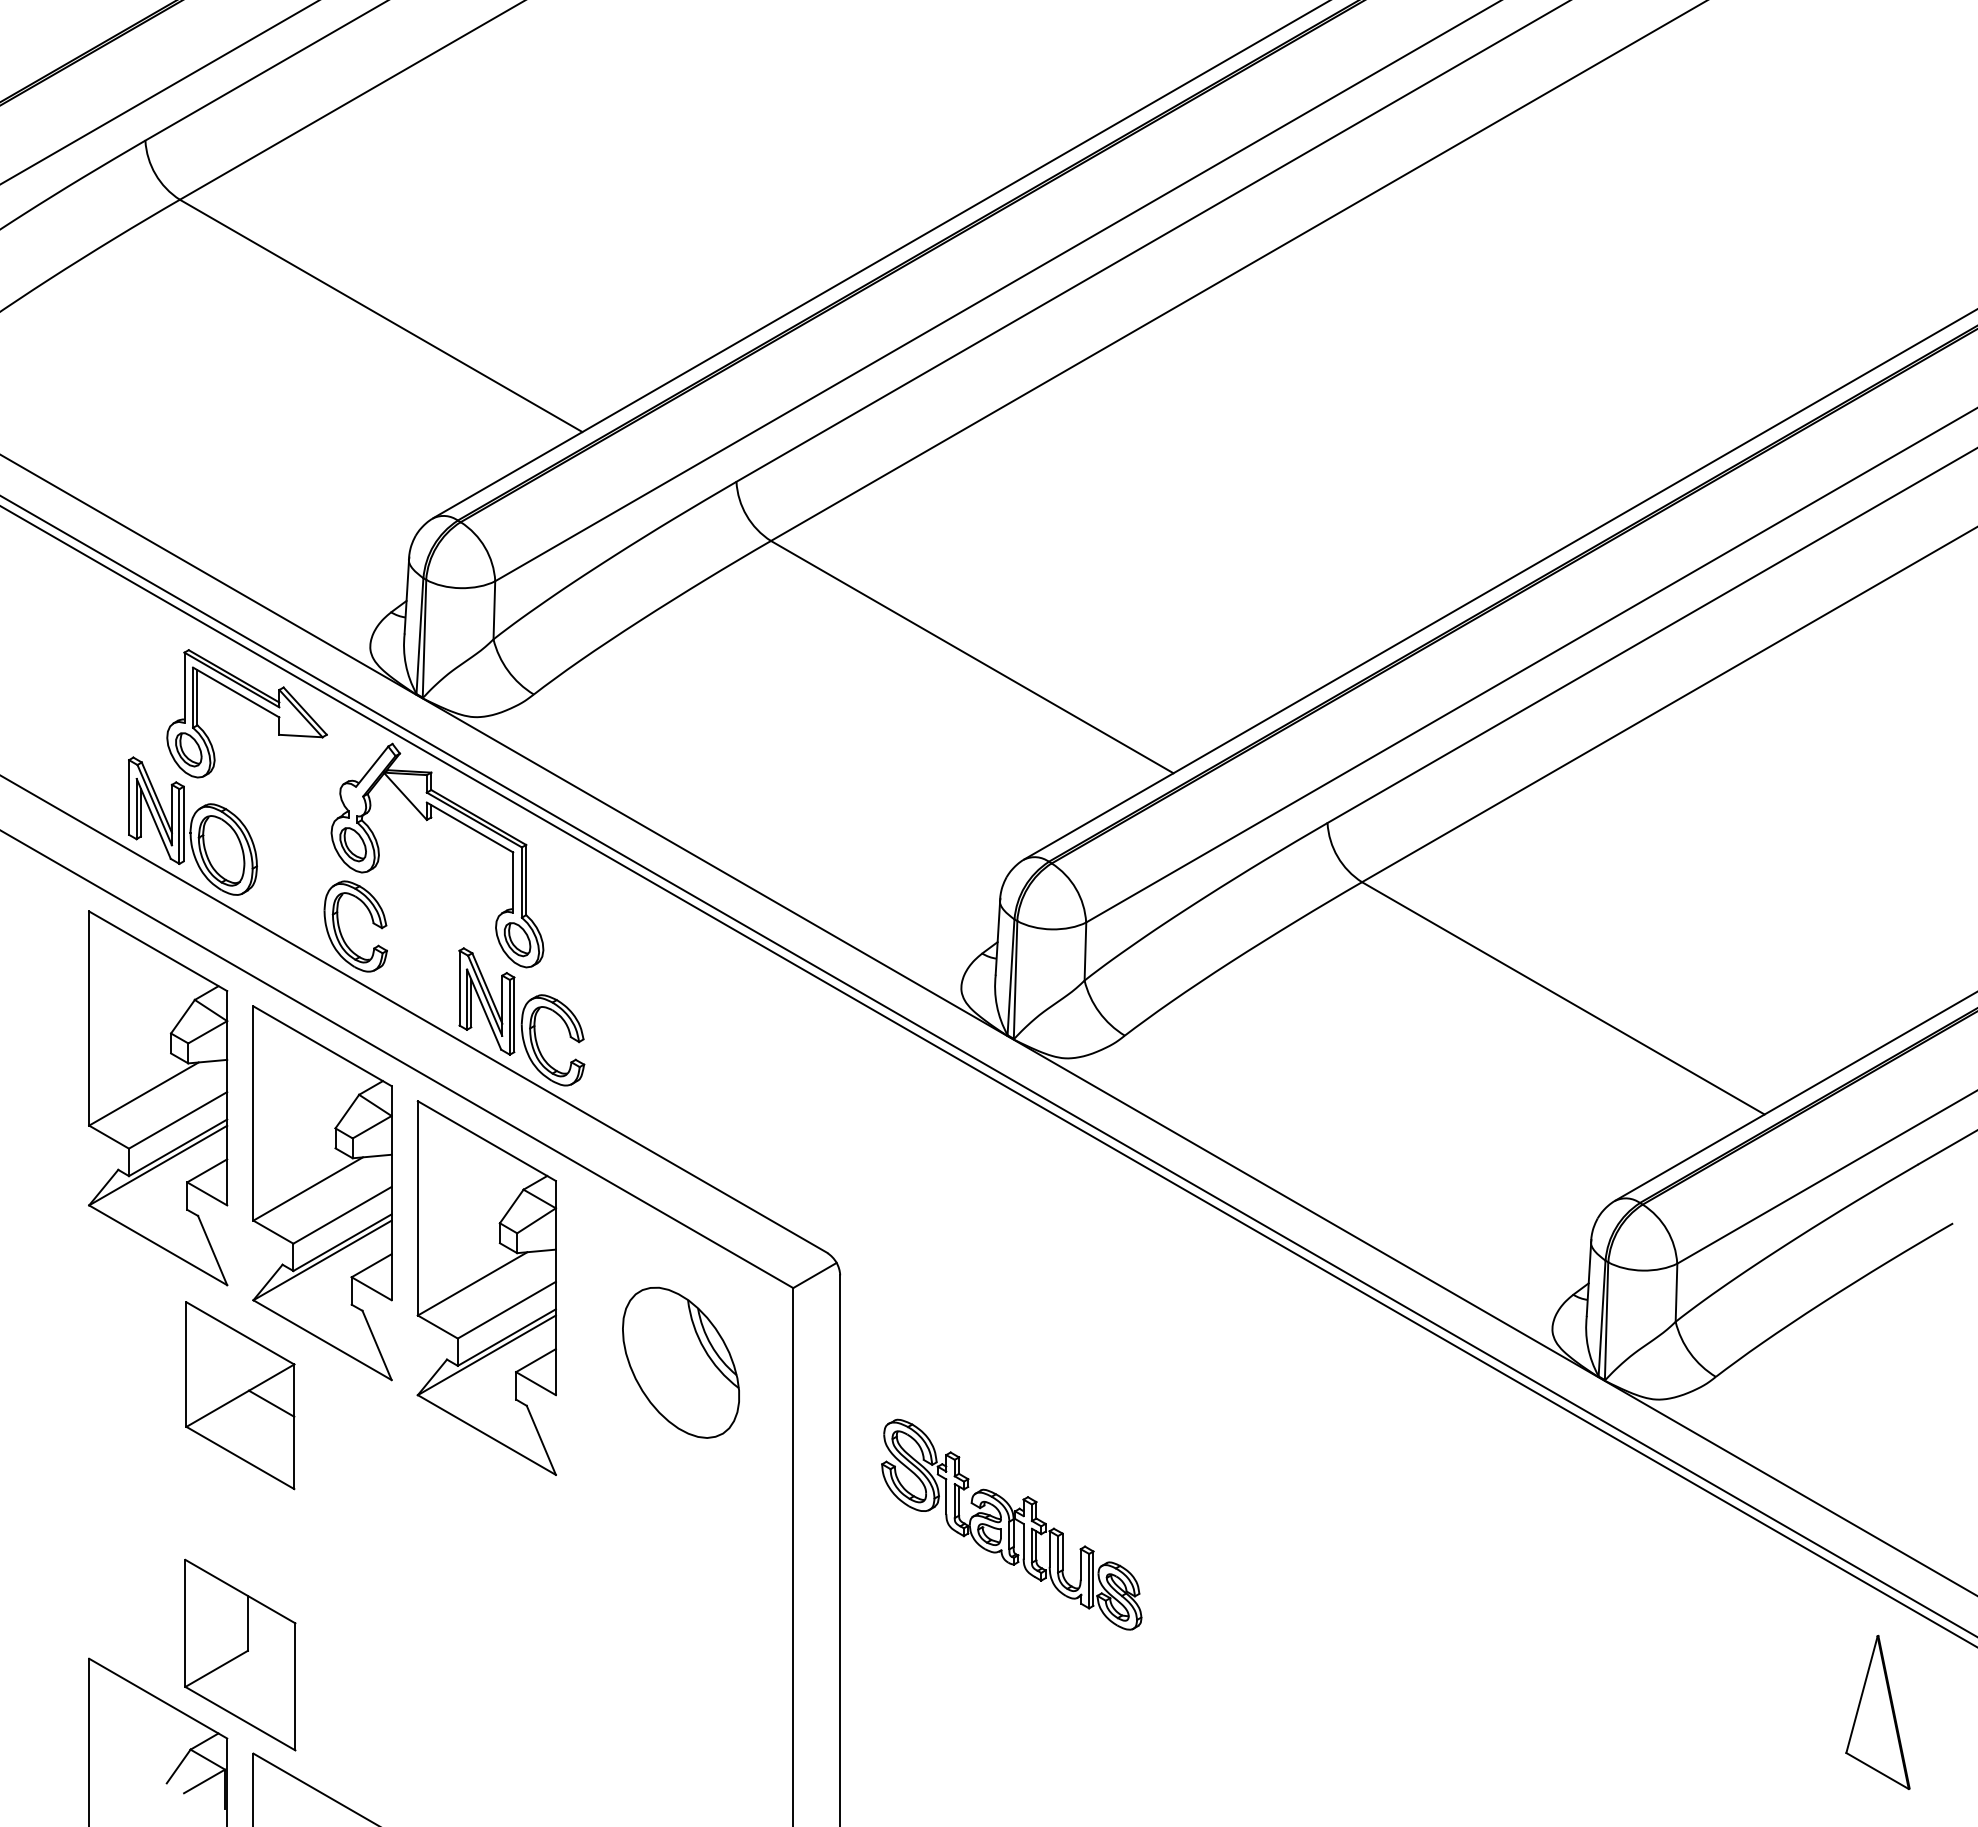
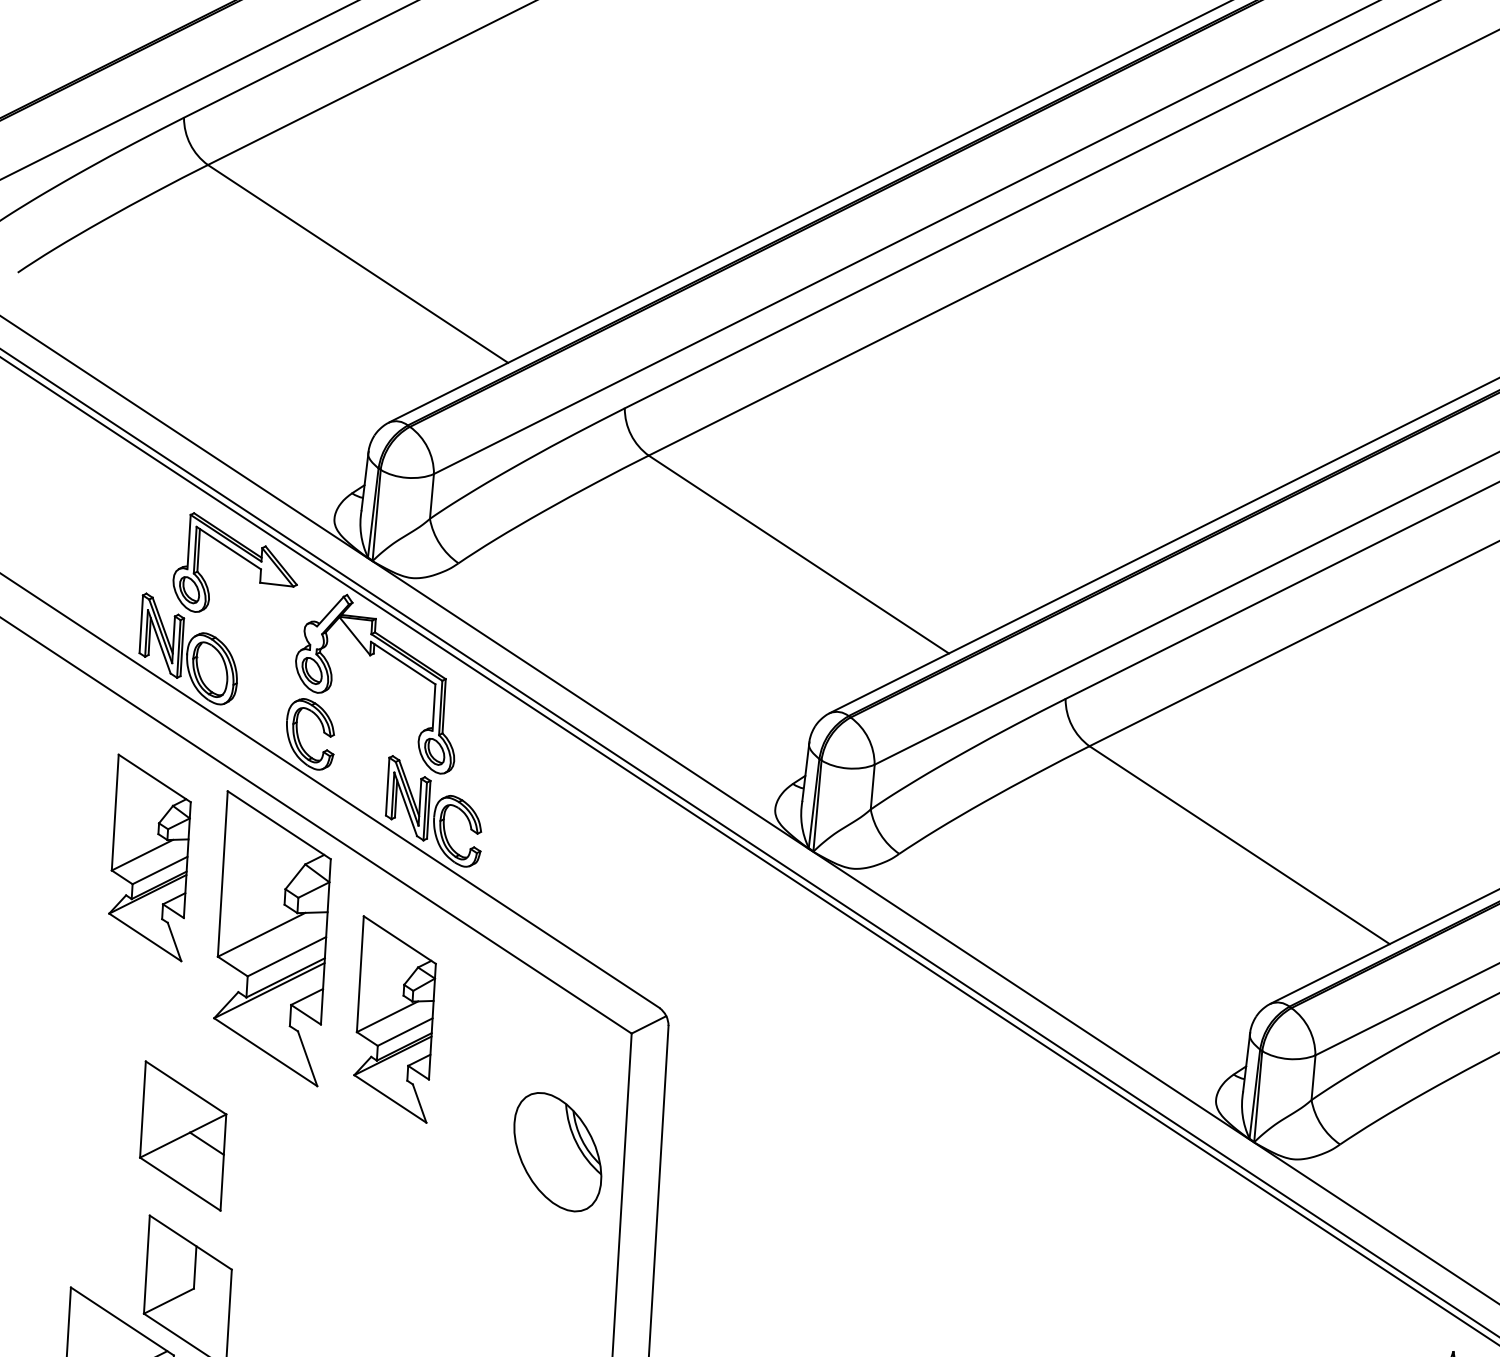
part: (158, 1098) -> (150, 858), size x0.7
part: (486, 1287) -> (394, 1019), size x0.7
part: (680, 1362) -> (557, 1151), moved
part: (240, 1395) -> (183, 1135), moved
part: (1011, 1524) -> (789, 1226), removed

